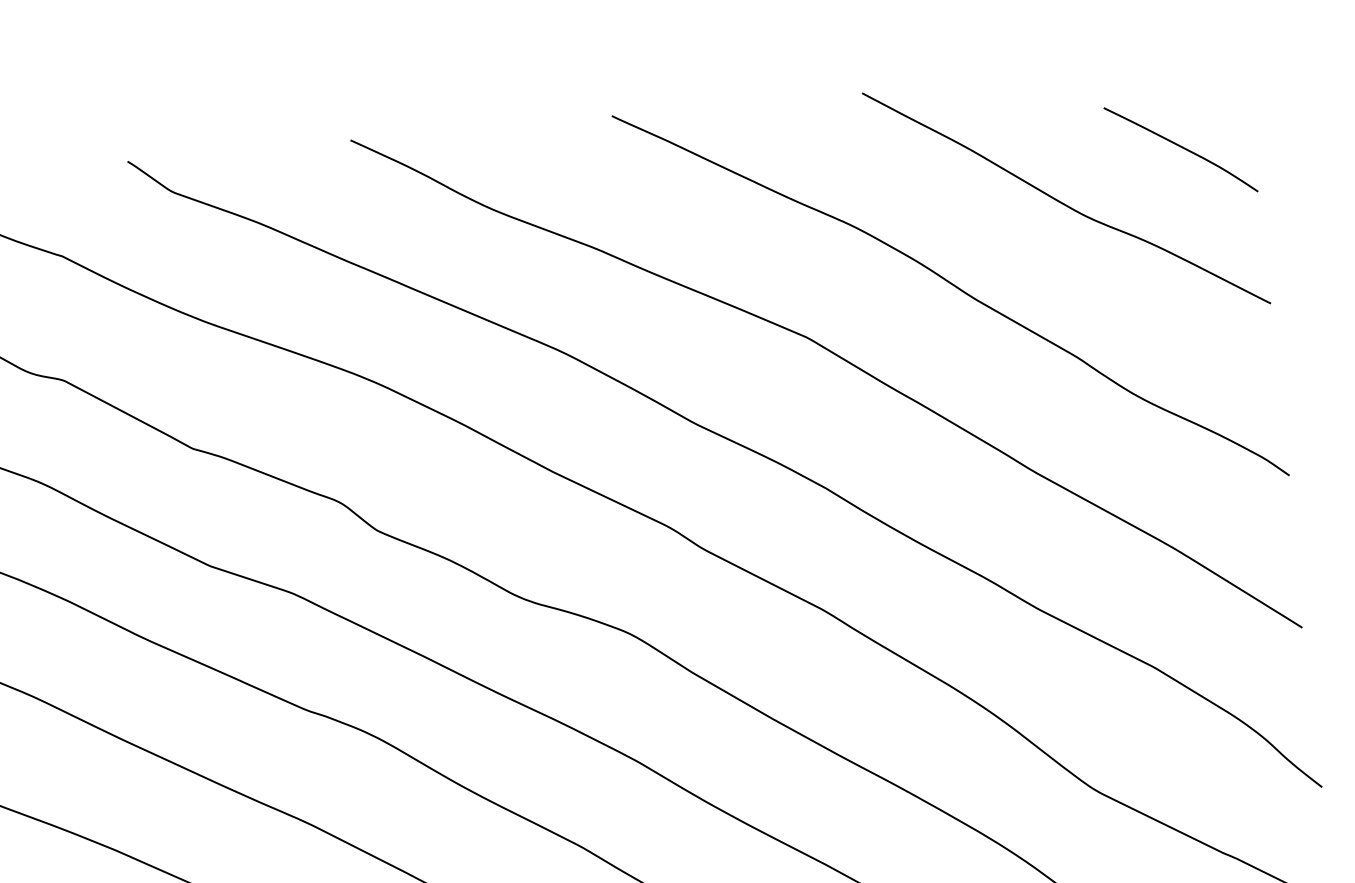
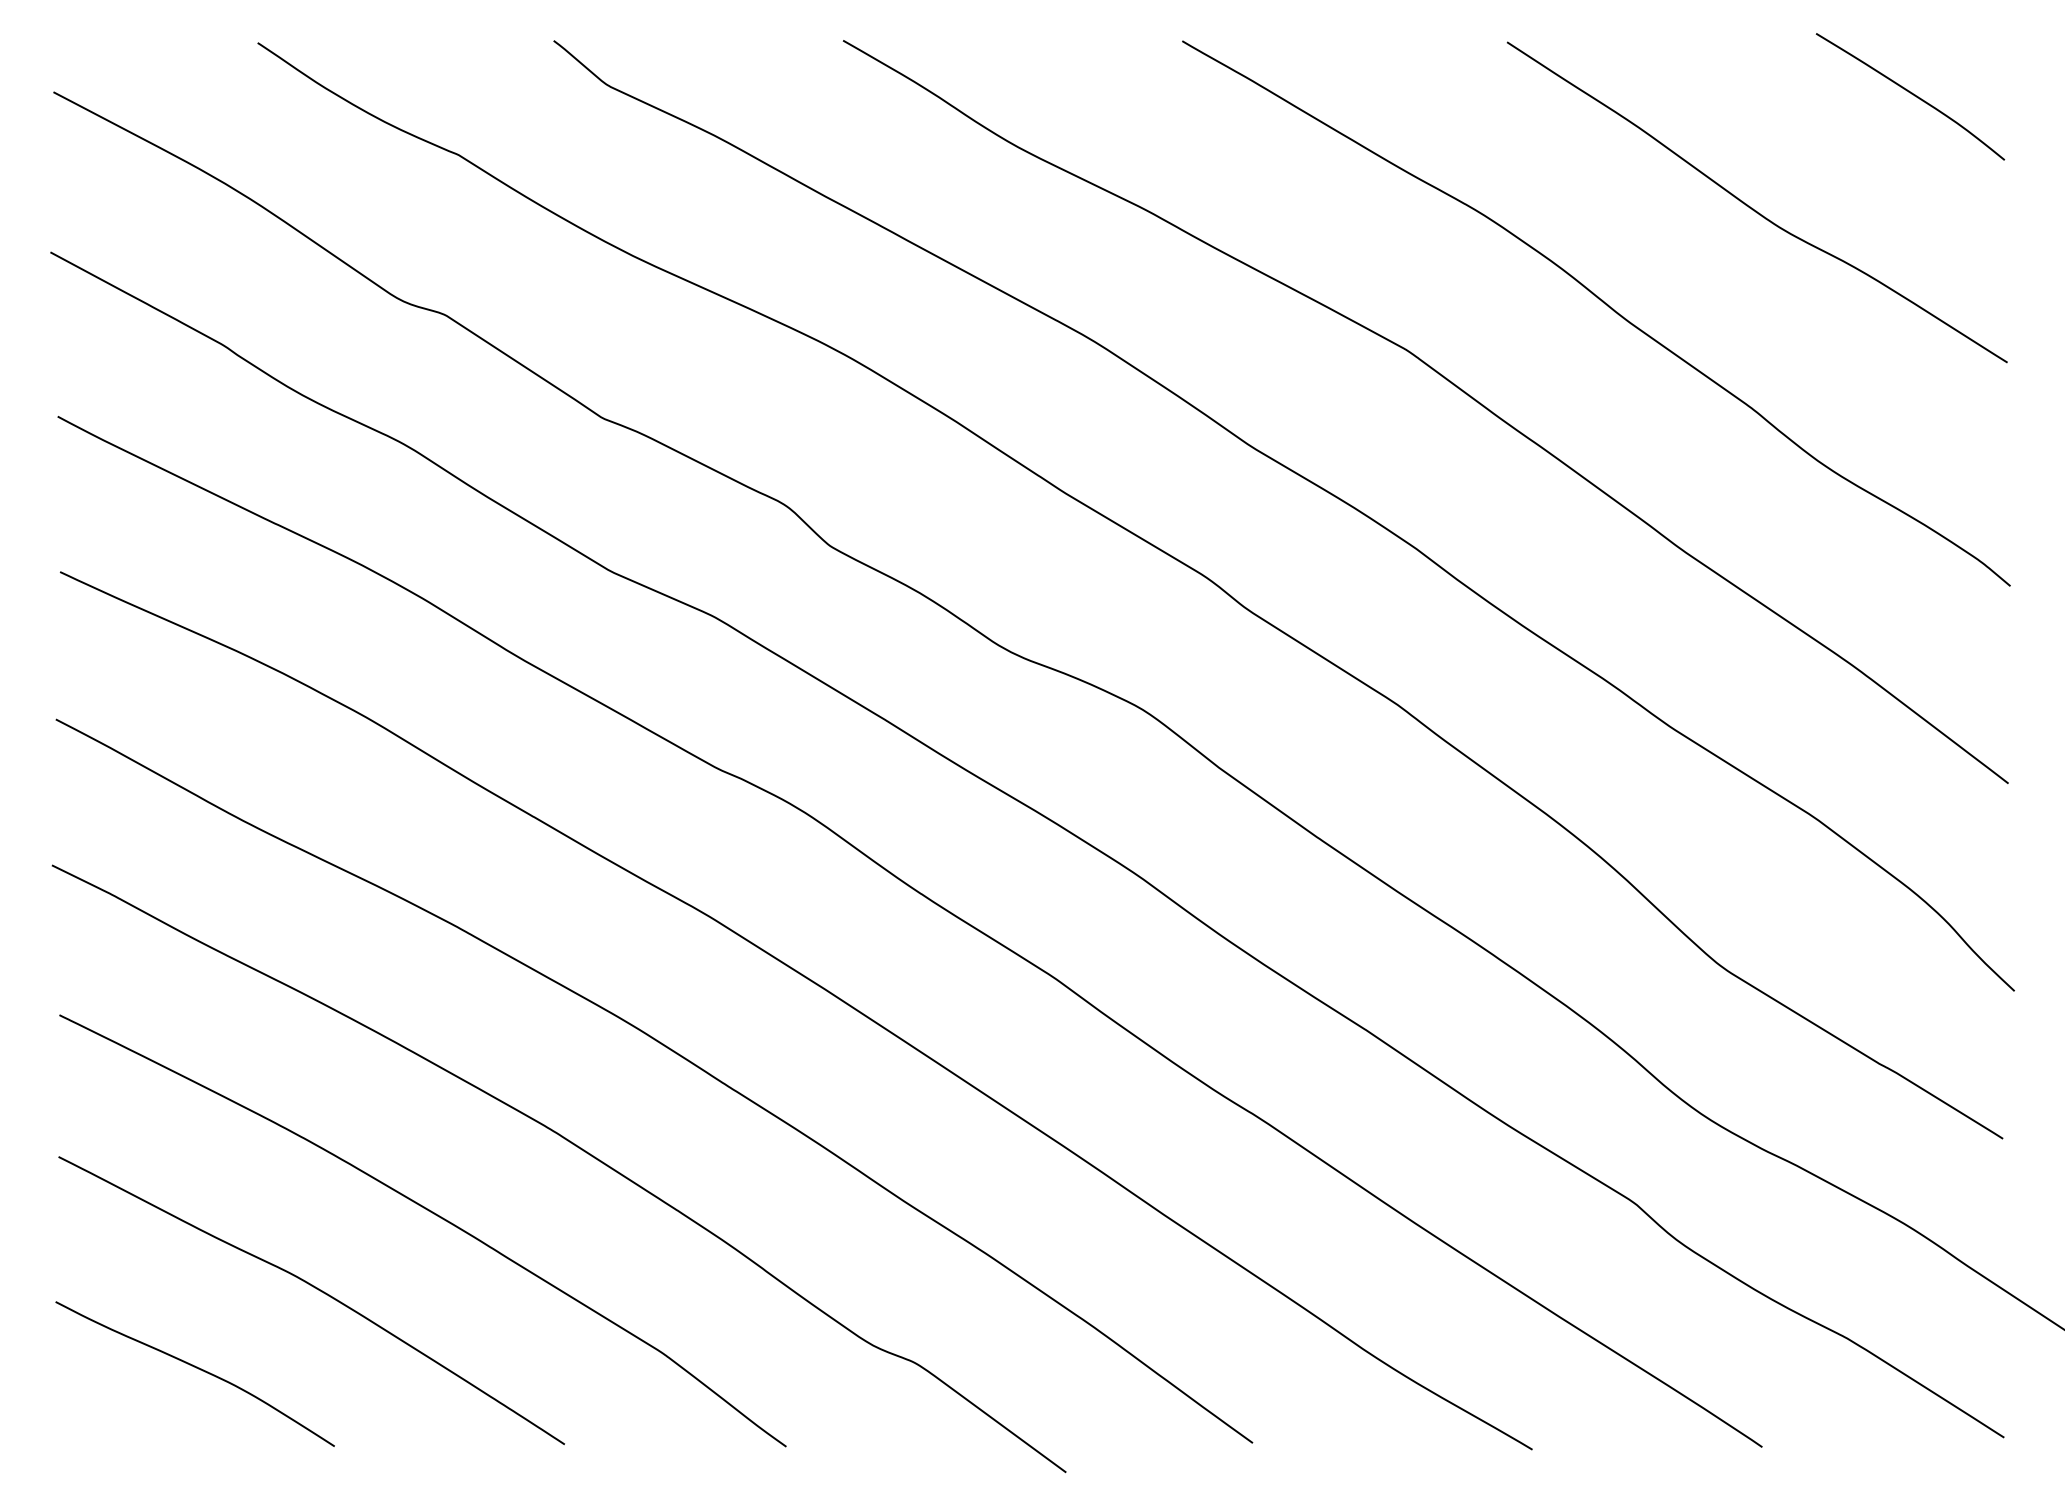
curve: (1181, 147) -> (1911, 94), moved

